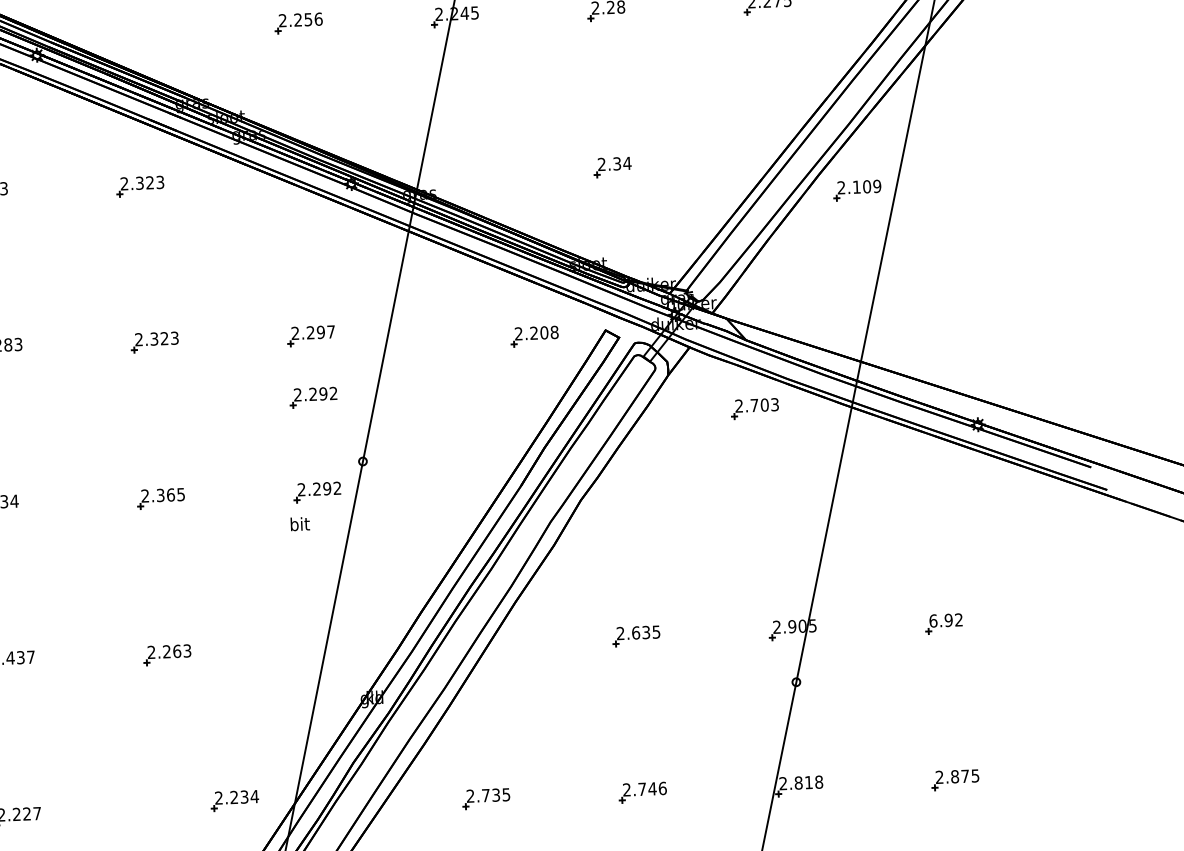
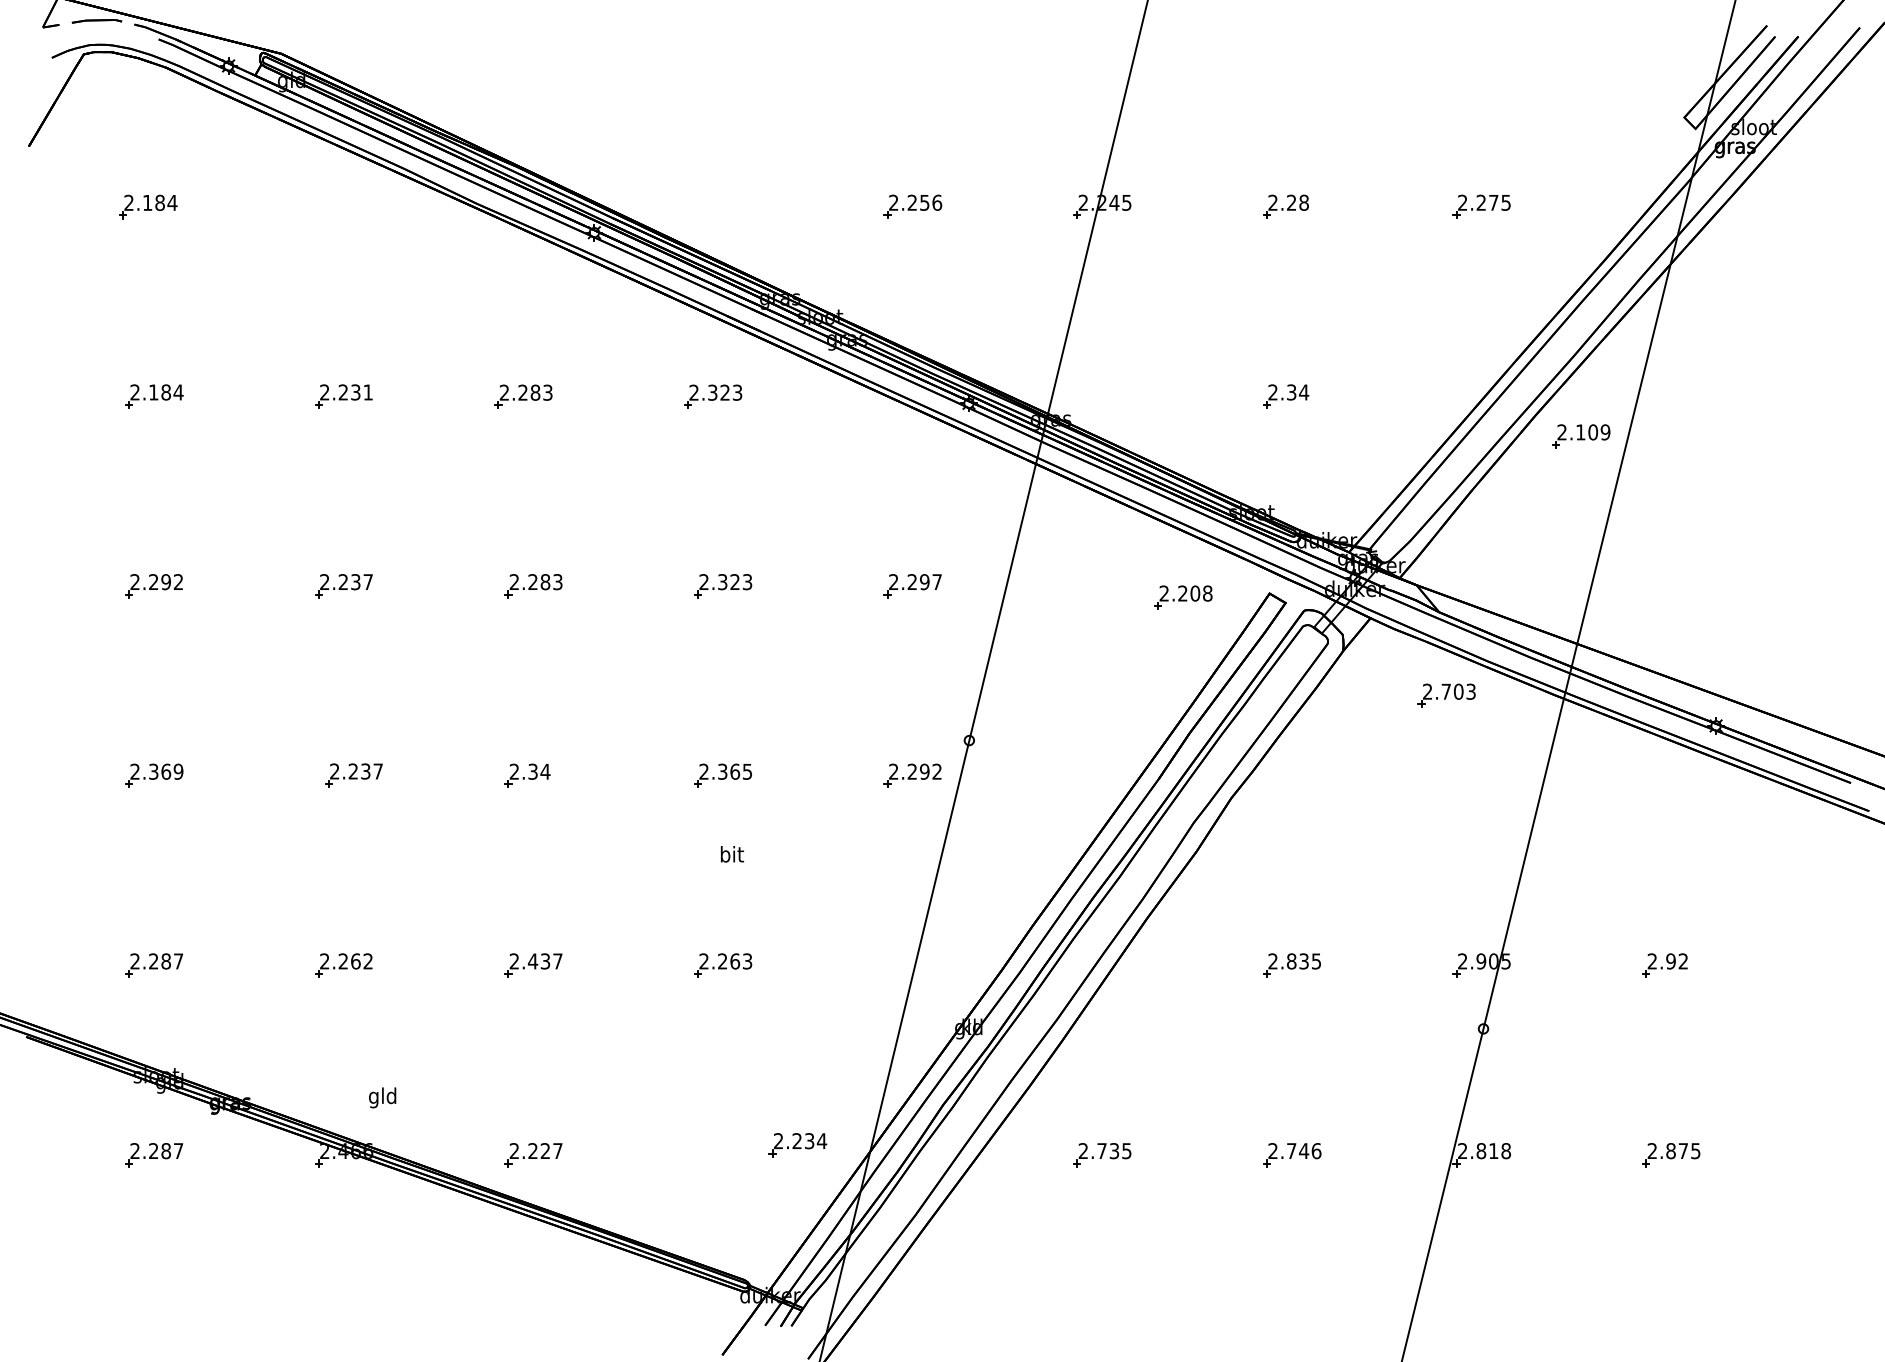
part: (313, 397) -> (912, 660), removed
text: (300, 524) -> (732, 854), moved
text: (933, 621) -> (1652, 961), 6.92 -> 2.92
text: (635, 633) -> (1291, 961), 2.635 -> 2.835

